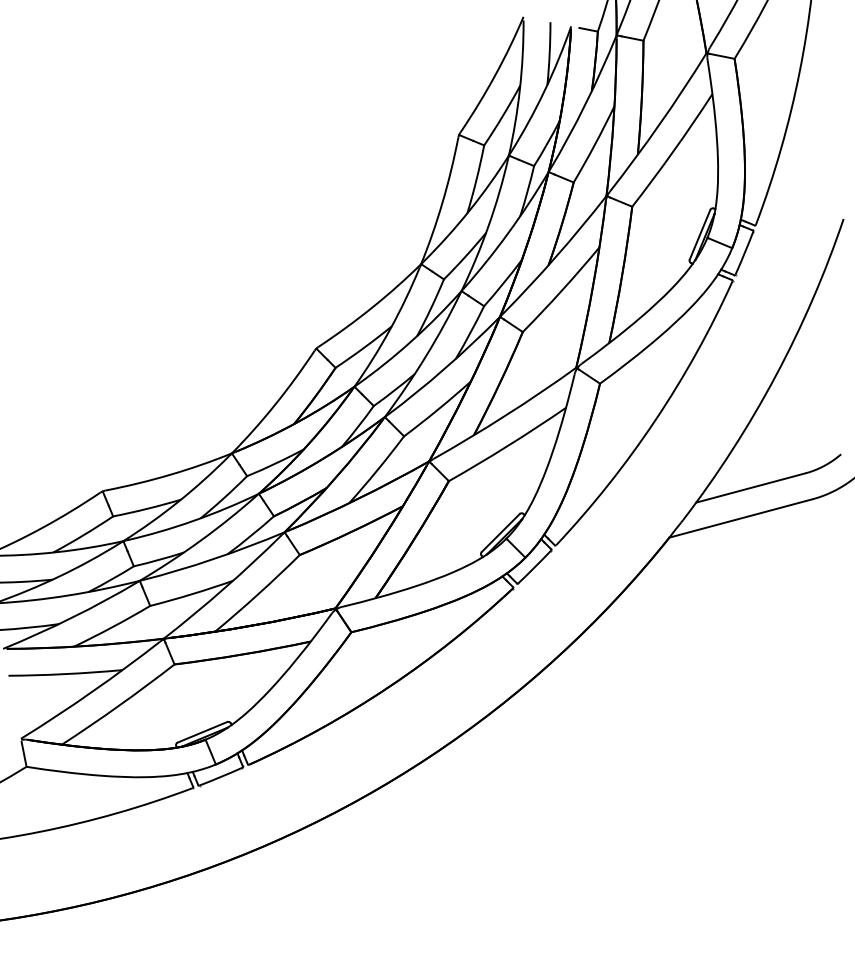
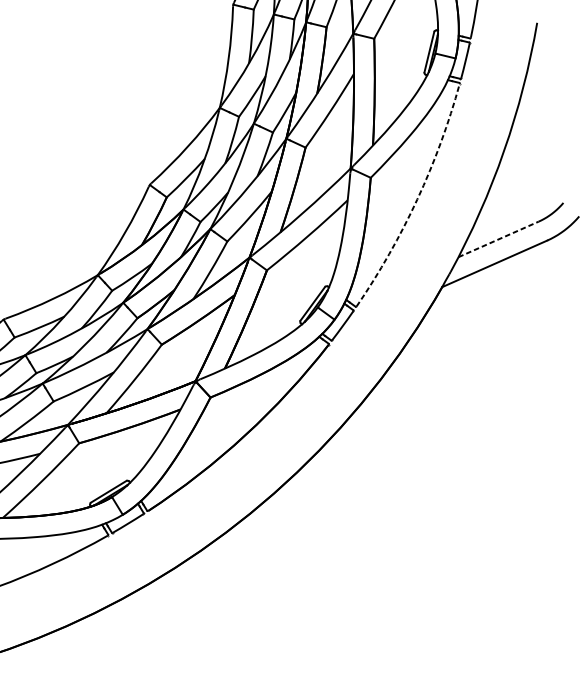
arc: (655, 420) -> (417, 199), solid -> dashed
line: (751, 487) -> (498, 239), solid -> dashed

